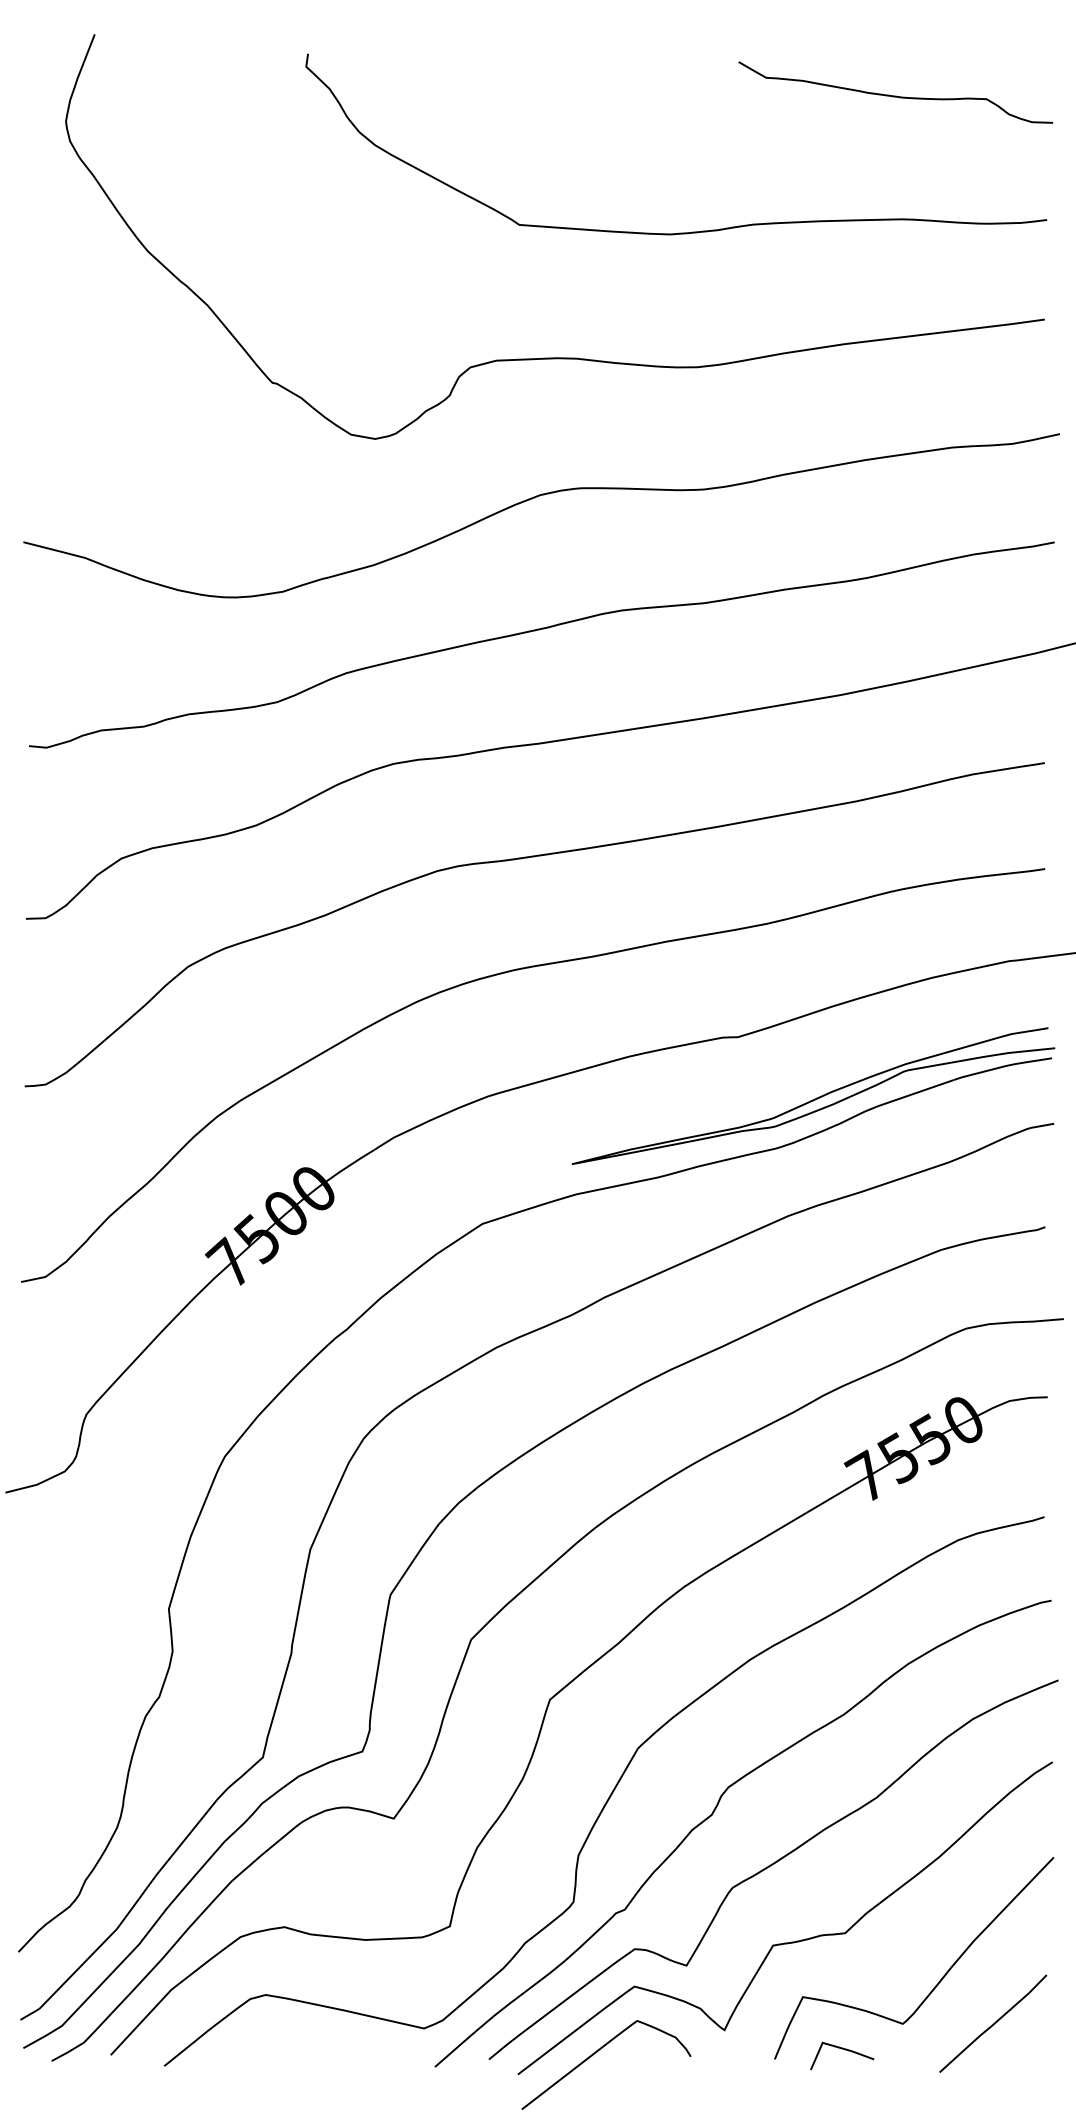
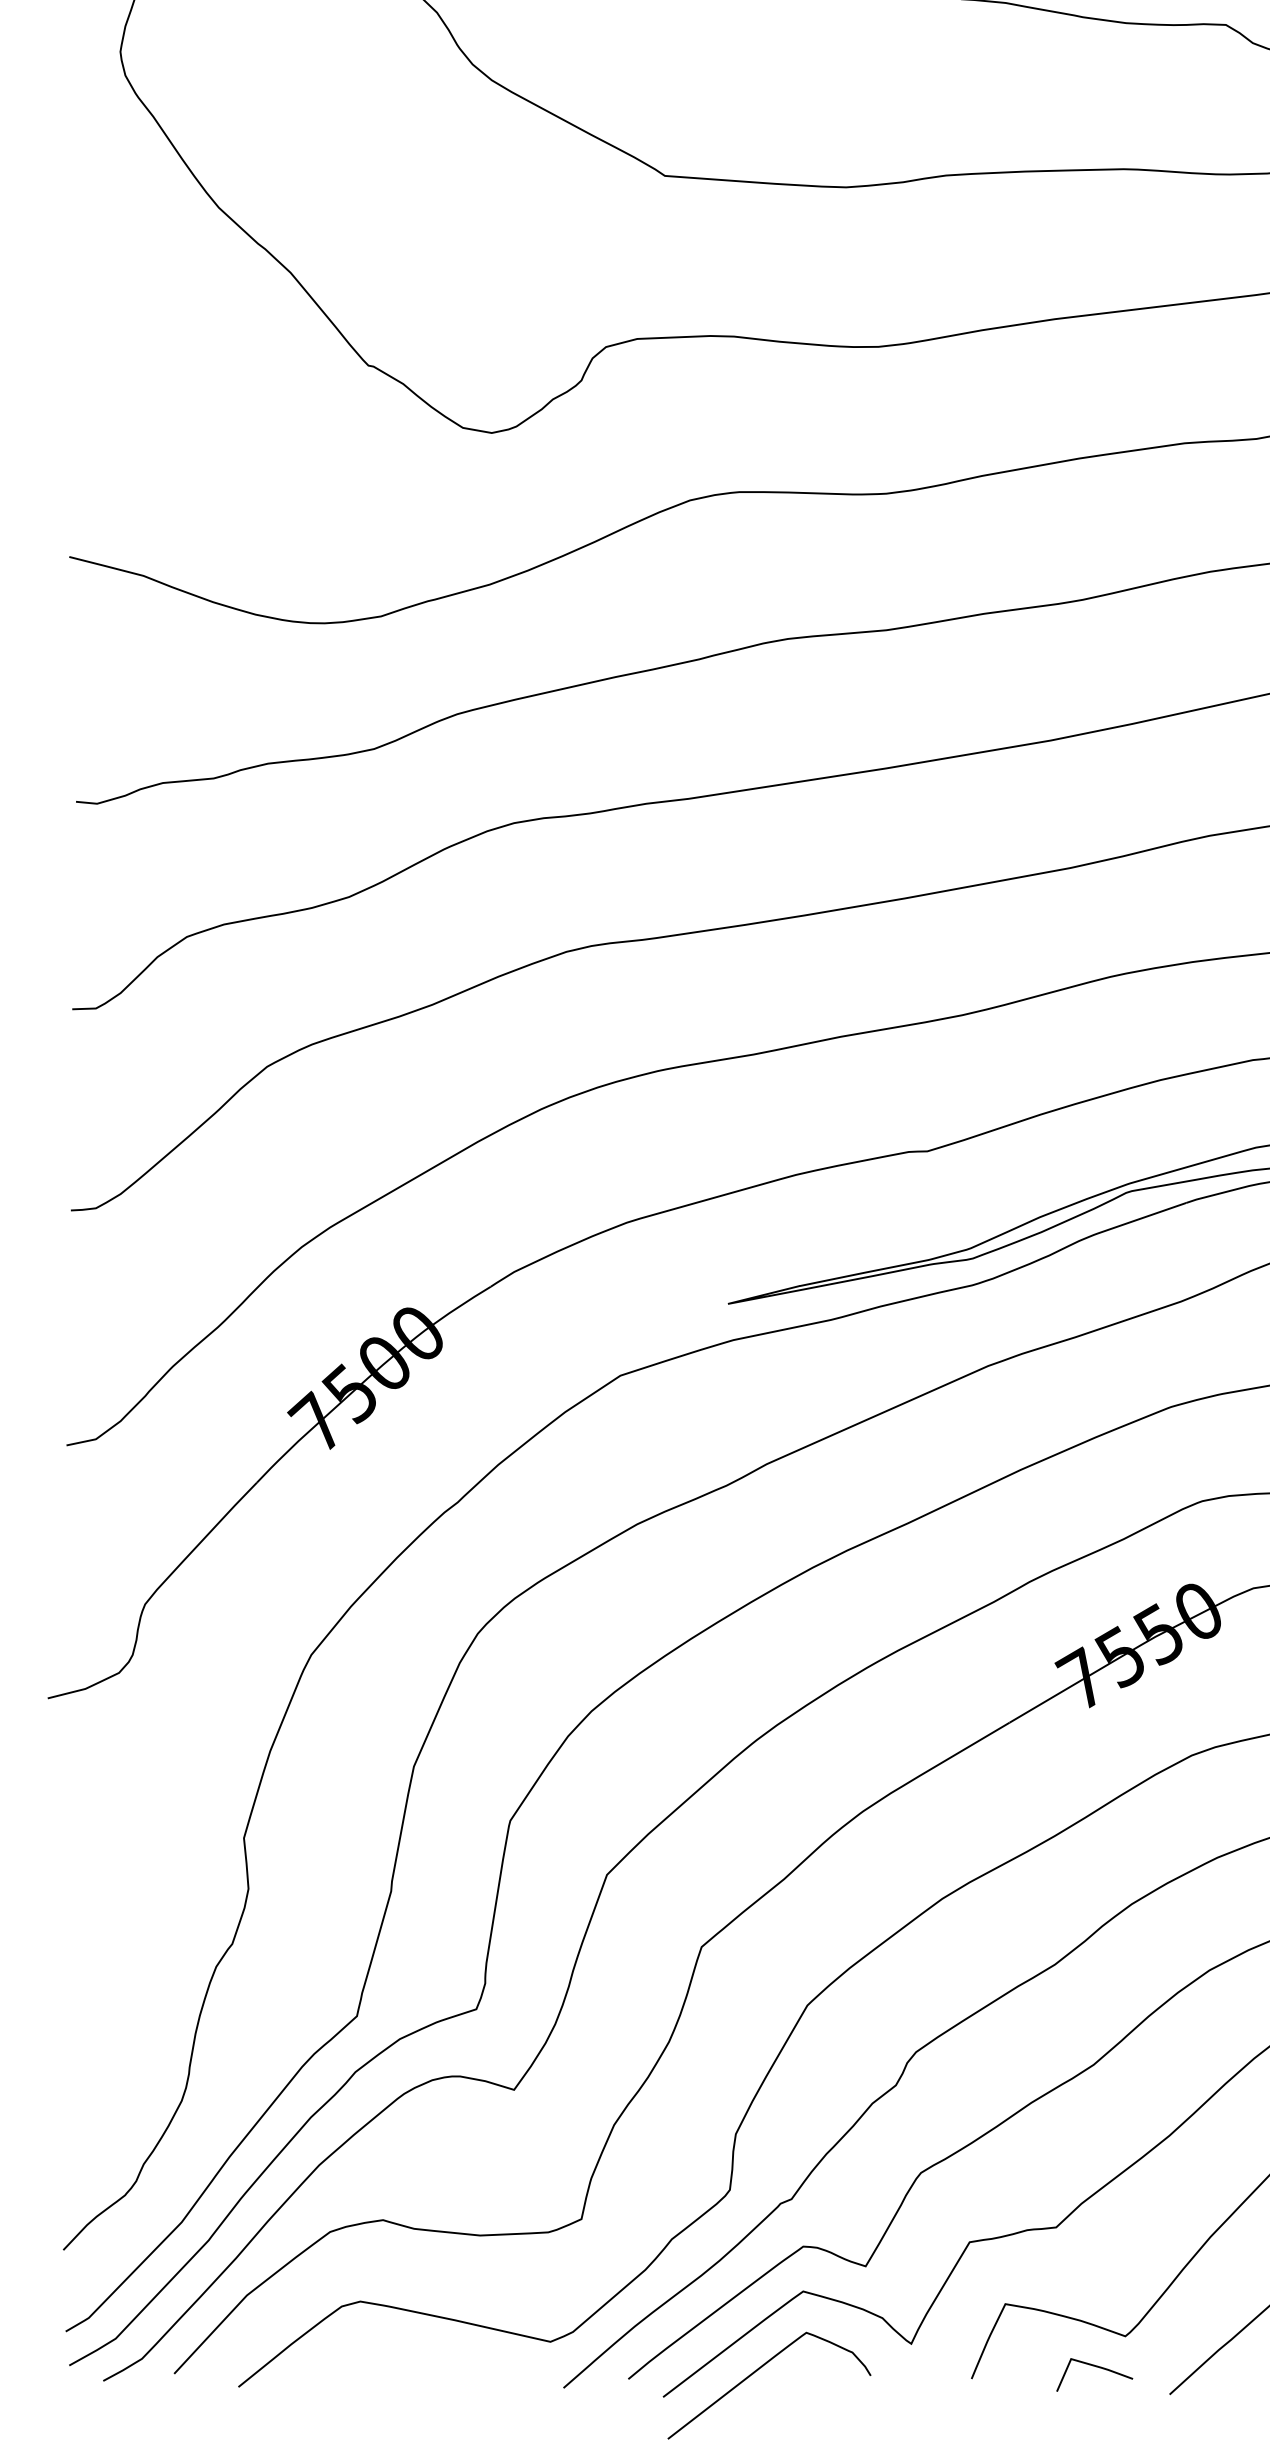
line: (845, 2050) -> (1098, 2368), moved

